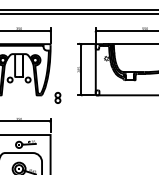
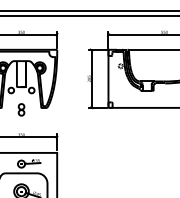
part: (57, 97) -> (21, 109), moved

